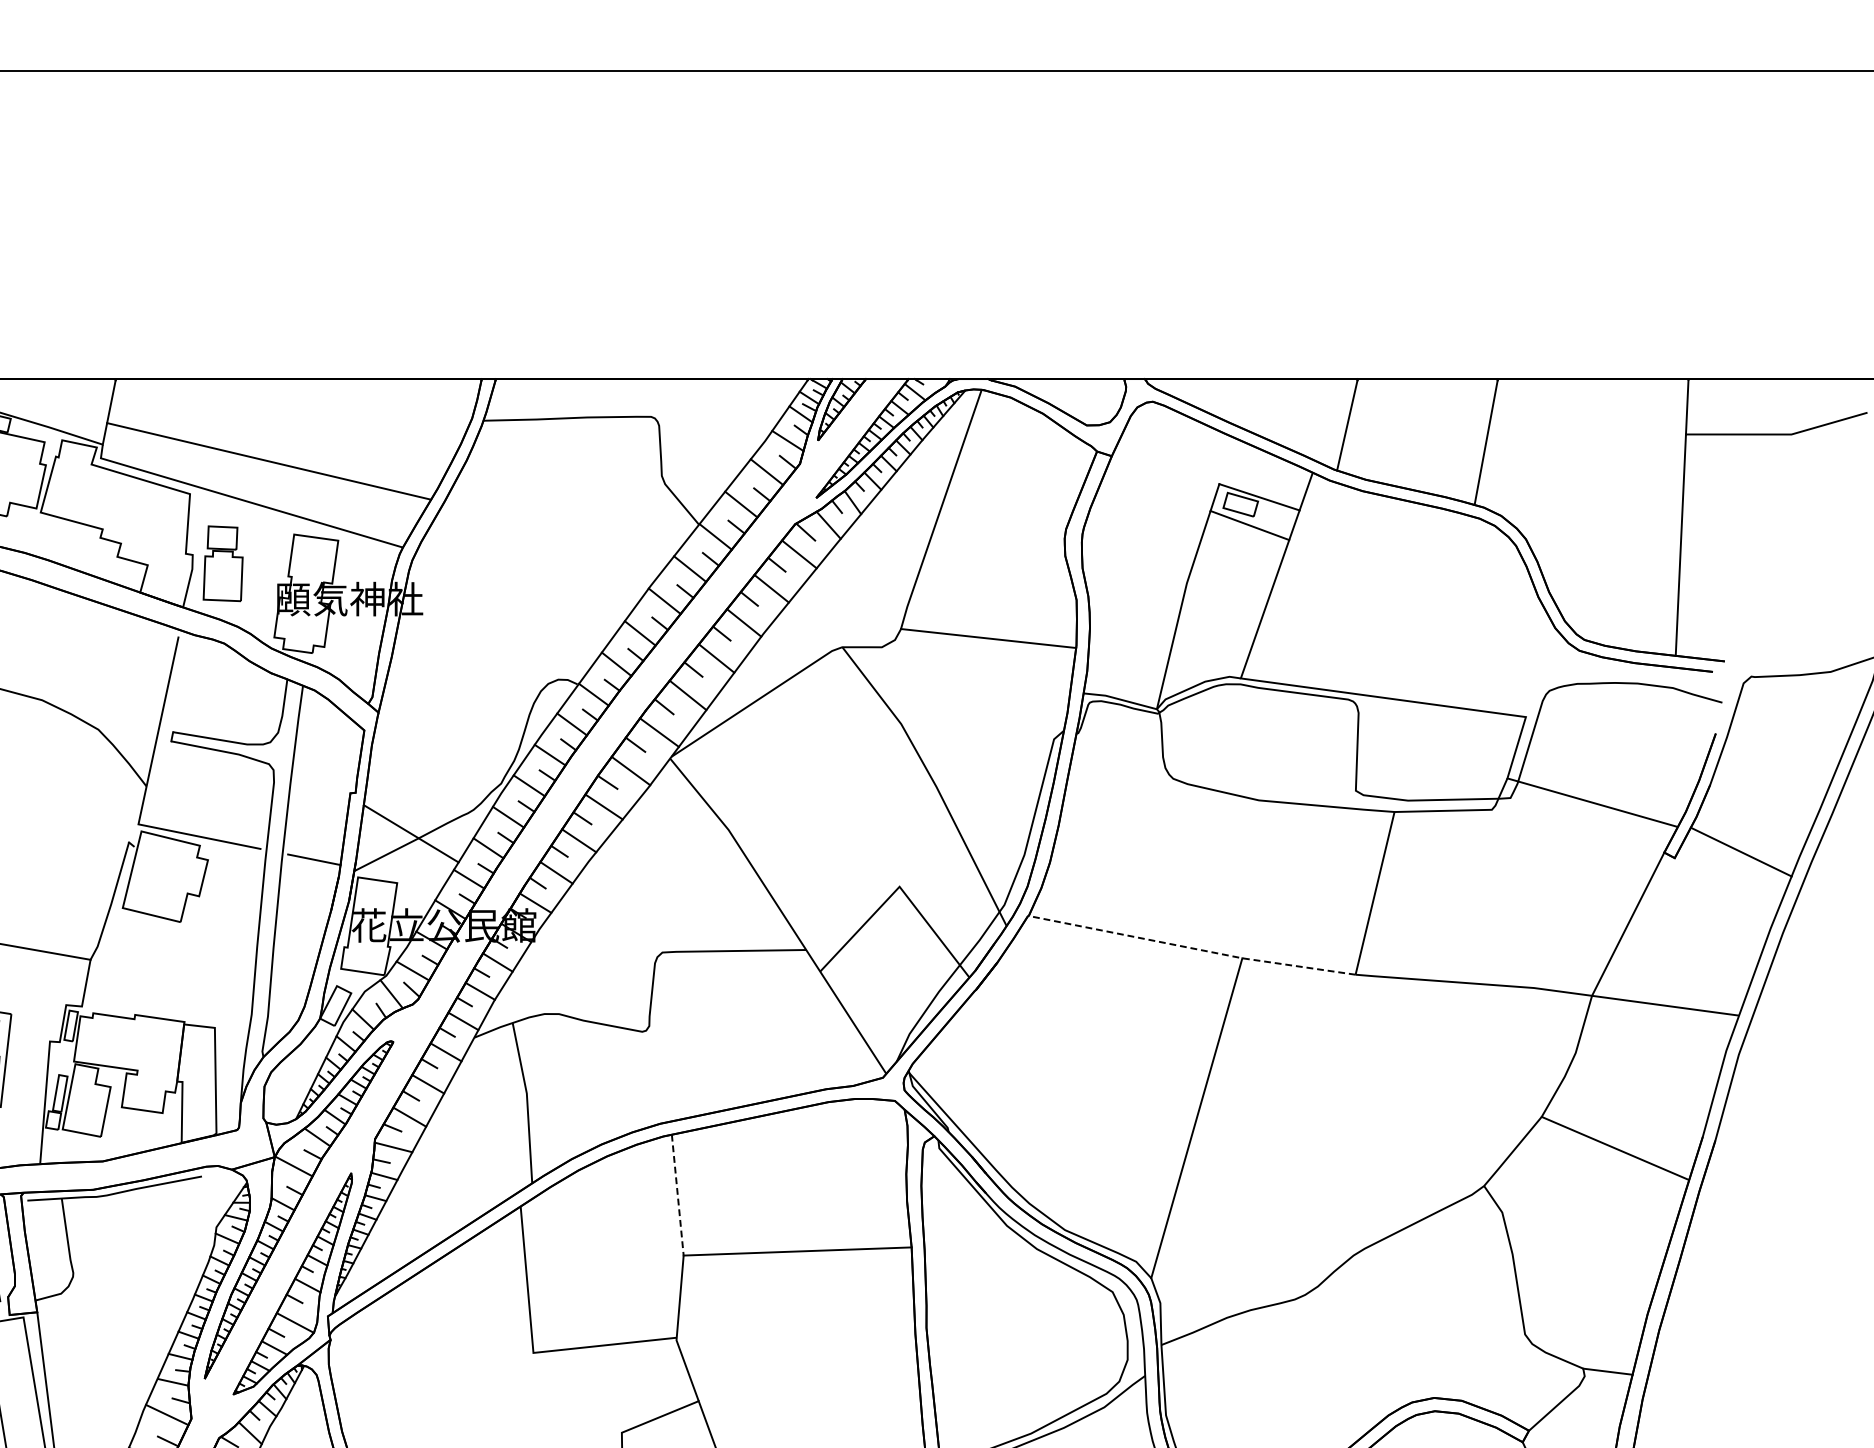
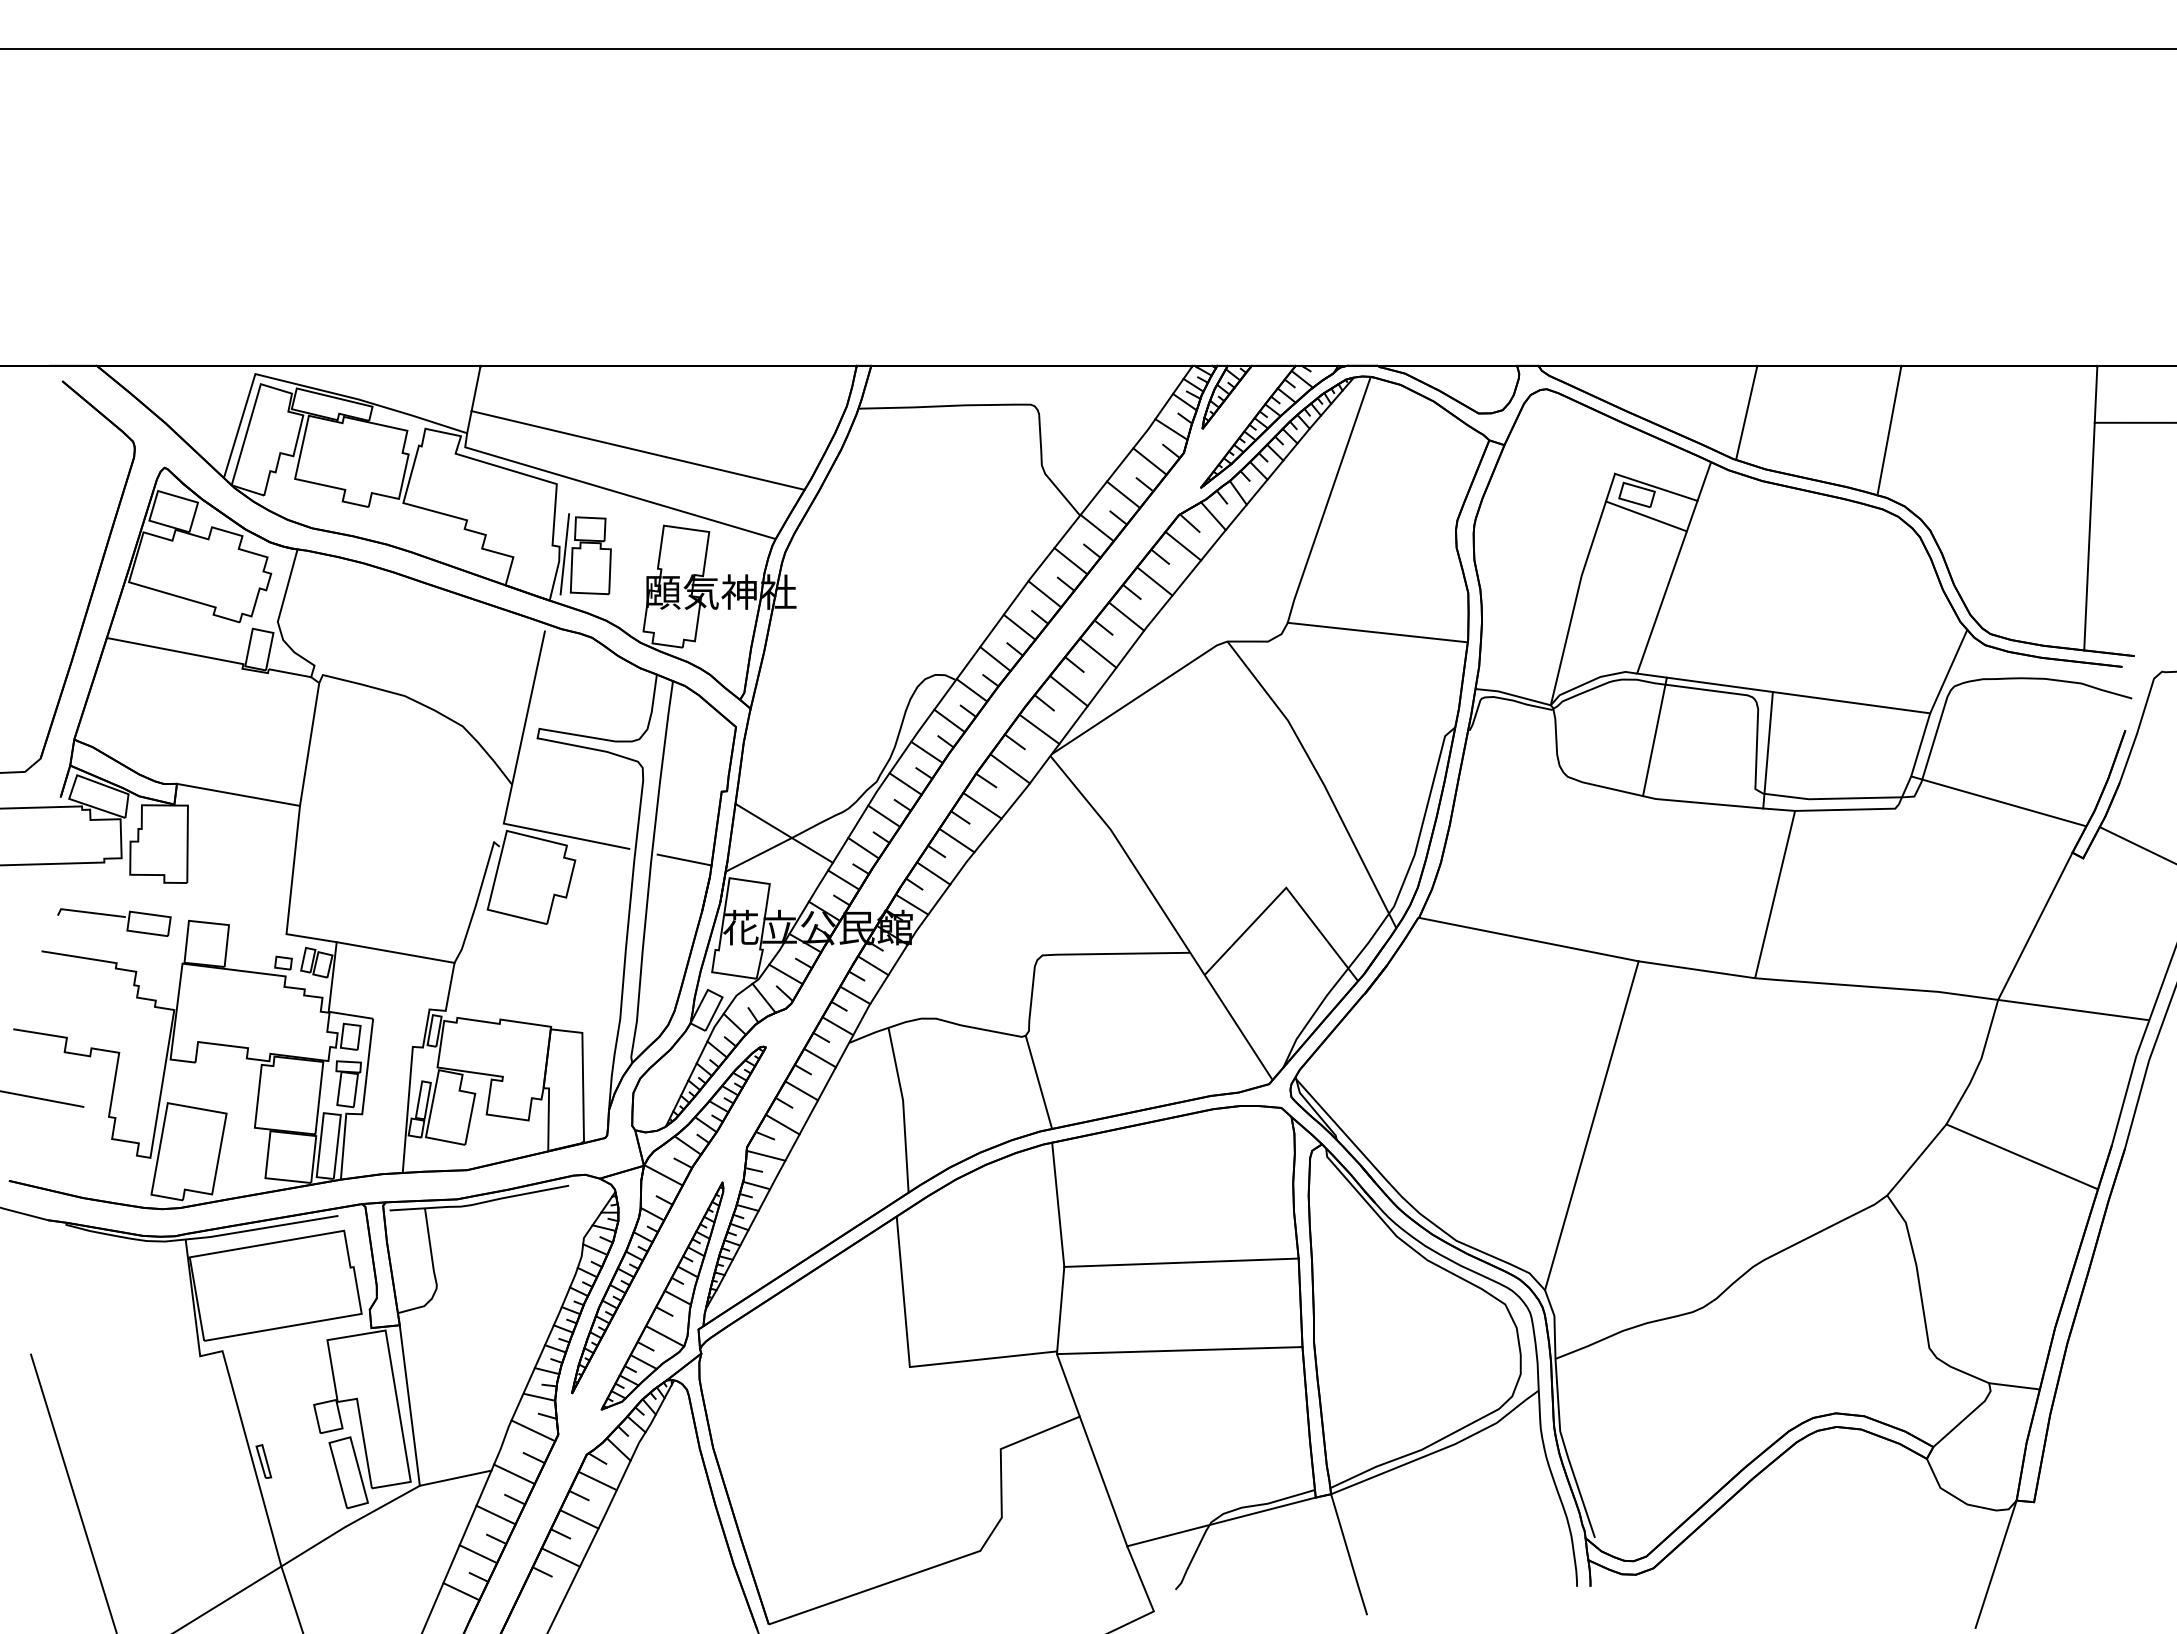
line: (197, 562) -> (564, 554), added
line: (1543, 676) -> (1948, 671), added
line: (1257, 739) -> (1654, 736), added
line: (1367, 752) -> (1767, 749), added
line: (1191, 948) -> (1586, 951), dashed -> solid
line: (658, 1075) -> (1038, 1081), added
line: (678, 1195) -> (1058, 1205), dashed -> solid
line: (795, 1336) -> (1179, 1350), added

